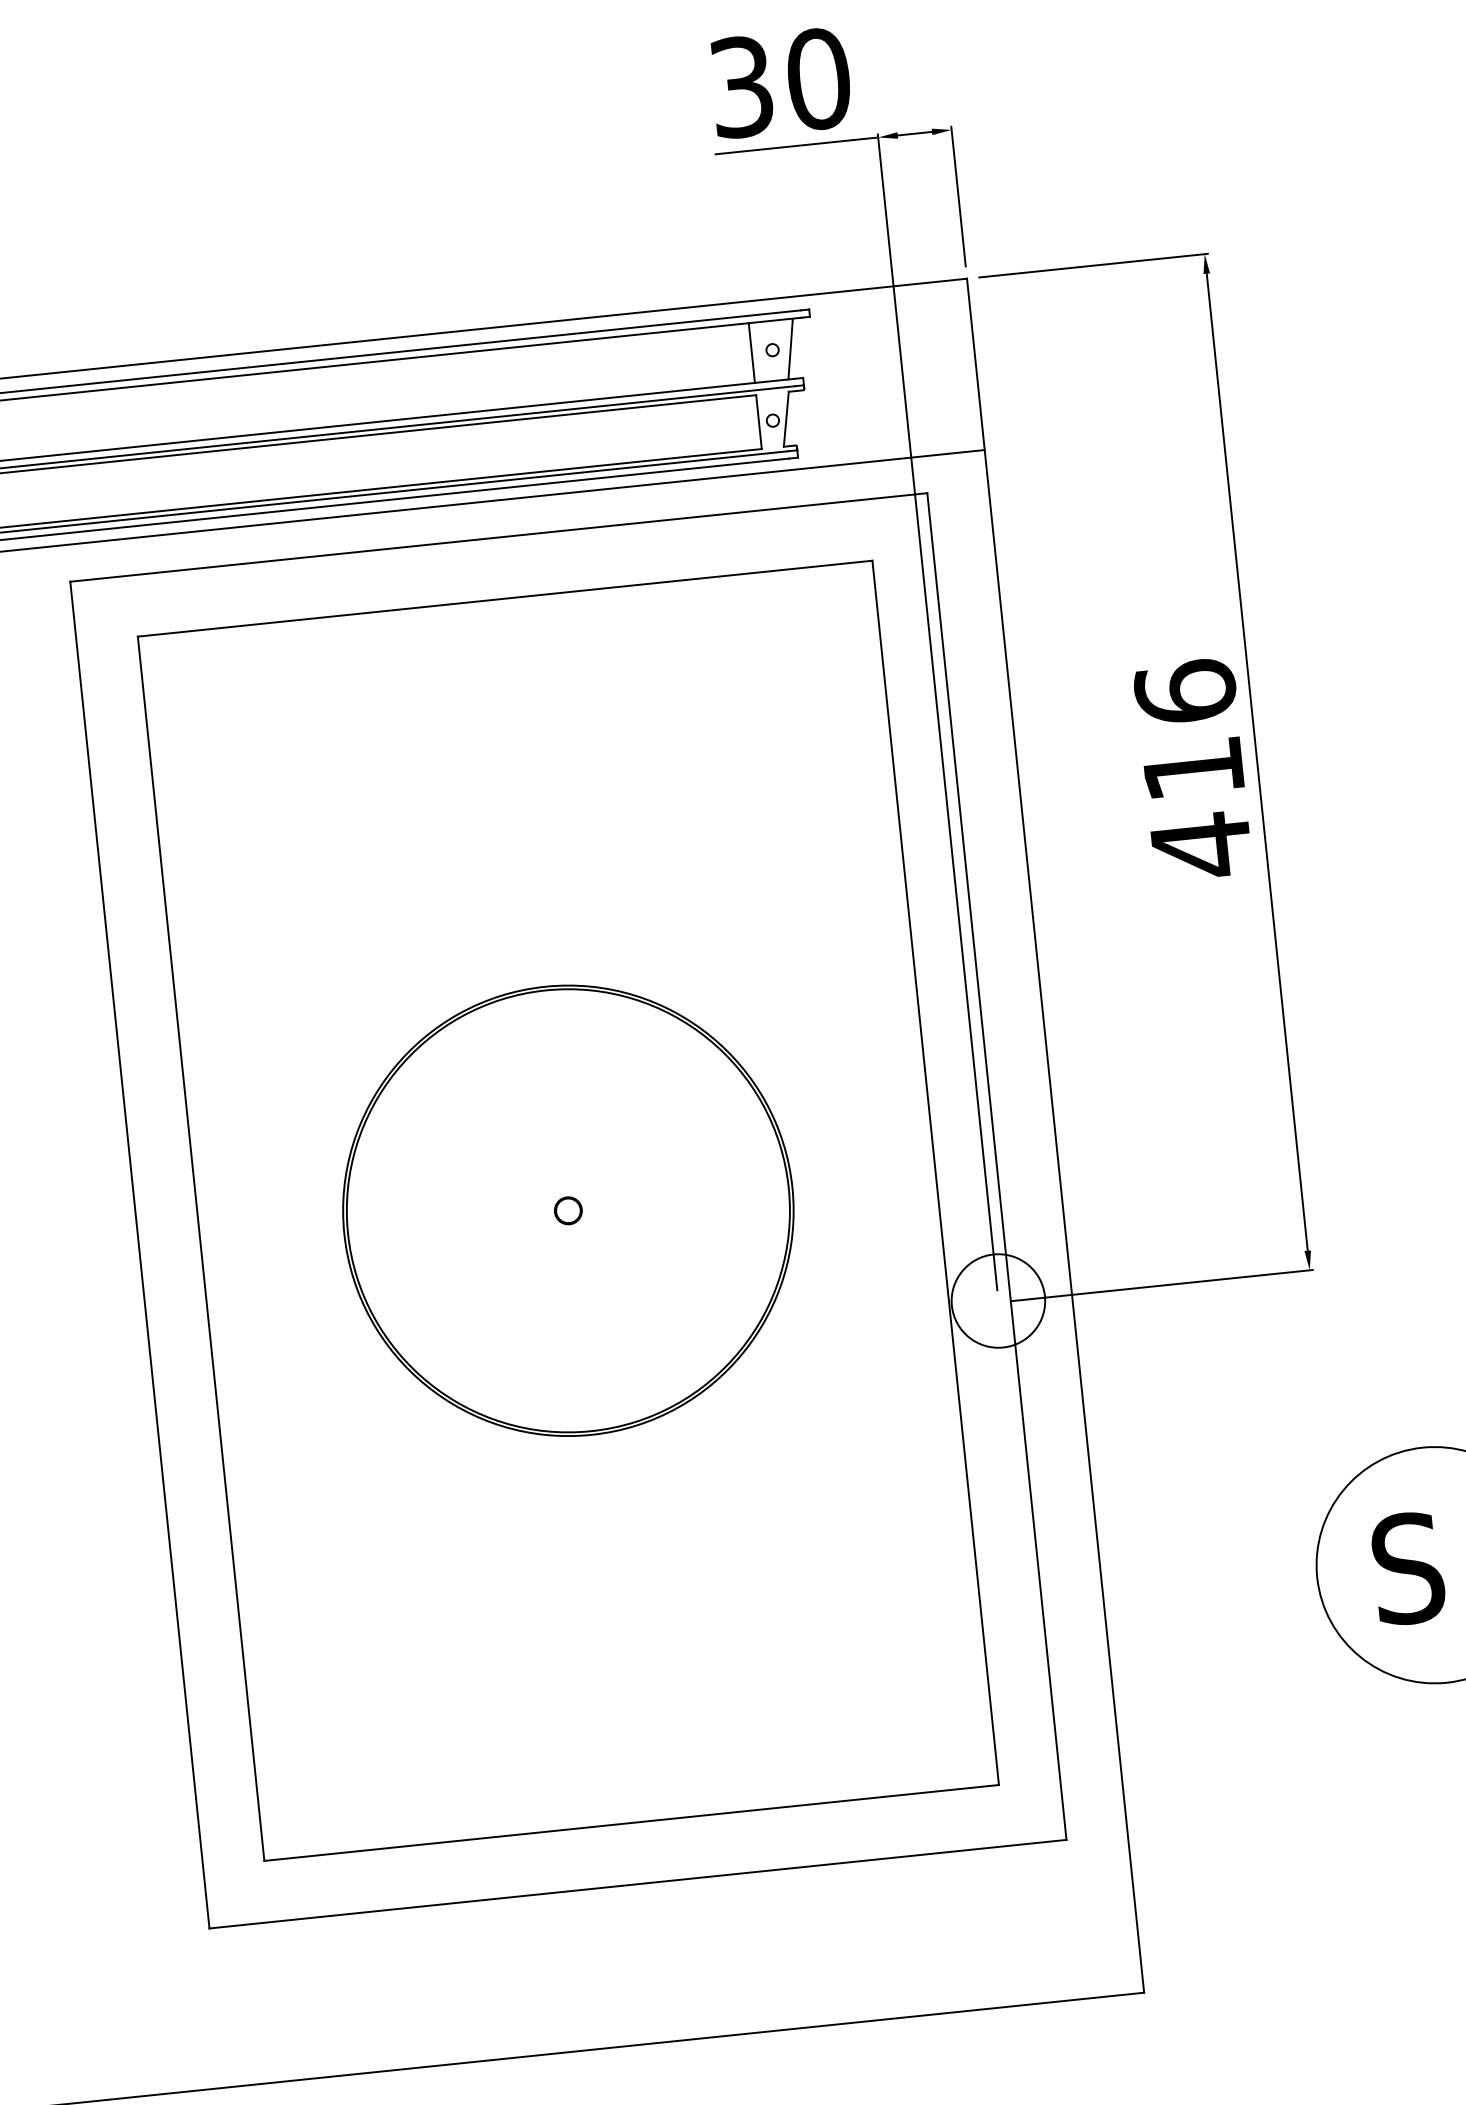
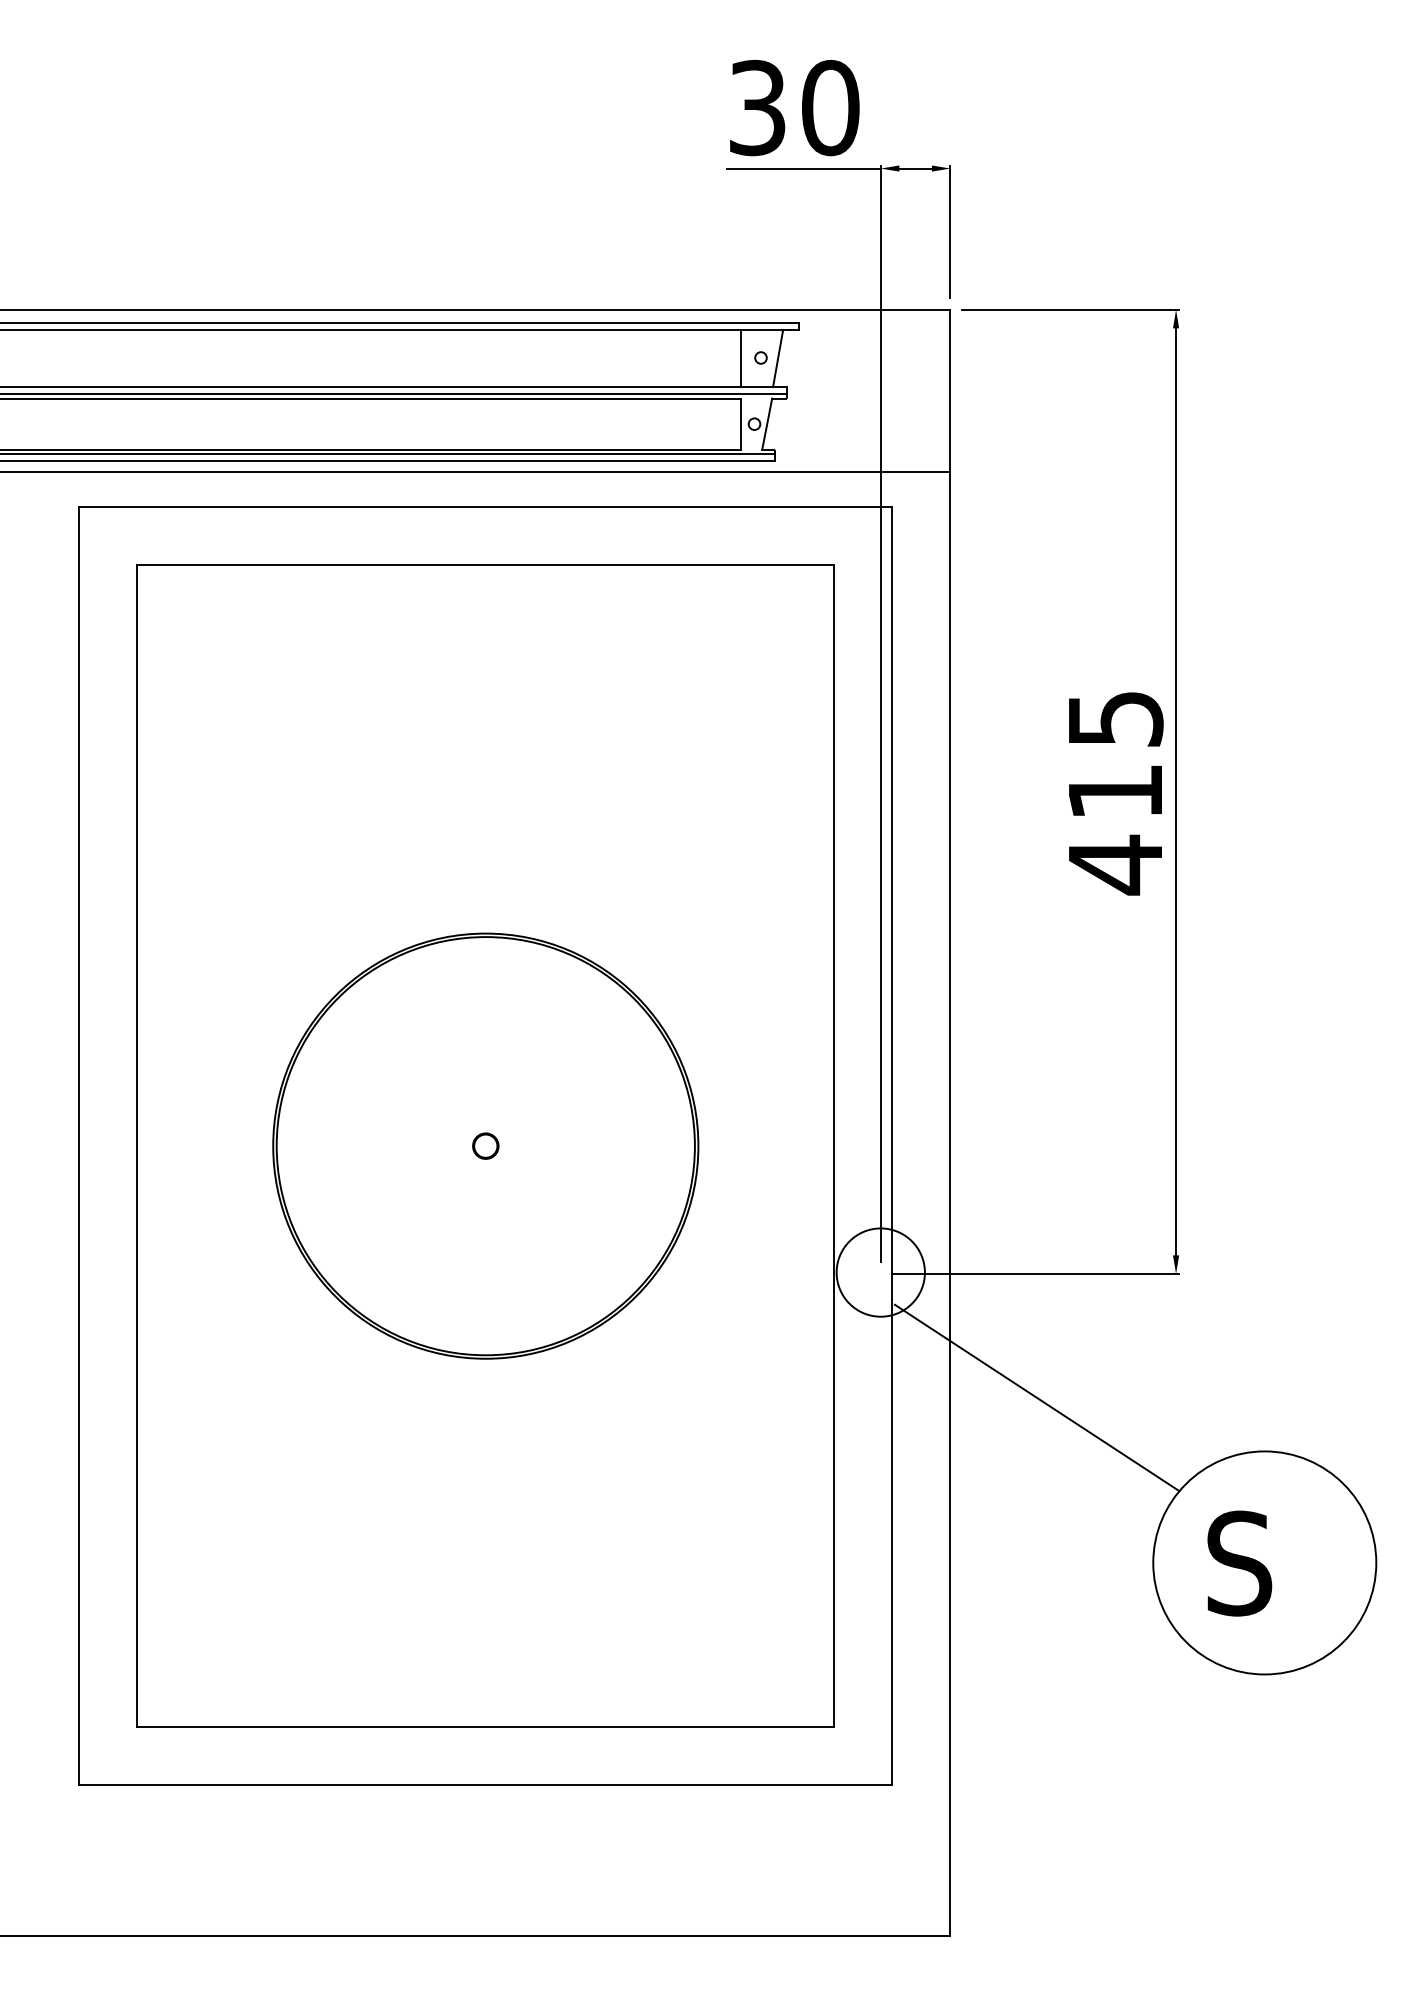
text: (1185, 691) -> (1115, 718), 416 -> 415
line: (1176, 1415) -> (1036, 1397), added

